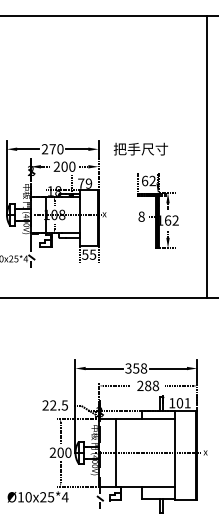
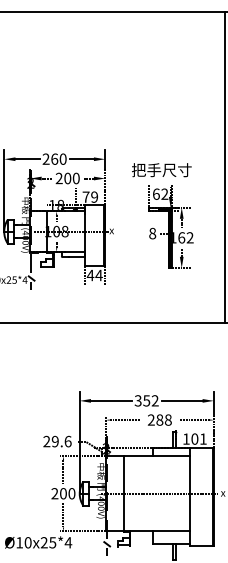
text: (140, 148) -> (161, 169), moved
text: (52, 149) -> (54, 159), 270 -> 260
text: (88, 254) -> (94, 275), 55 -> 44
text: (143, 368) -> (154, 400), 358 -> 352
text: (59, 405) -> (62, 441), 22.5 -> 29.6

